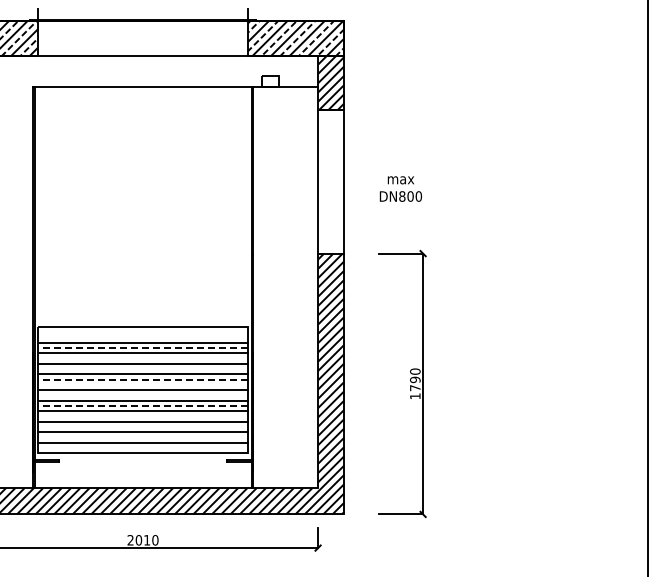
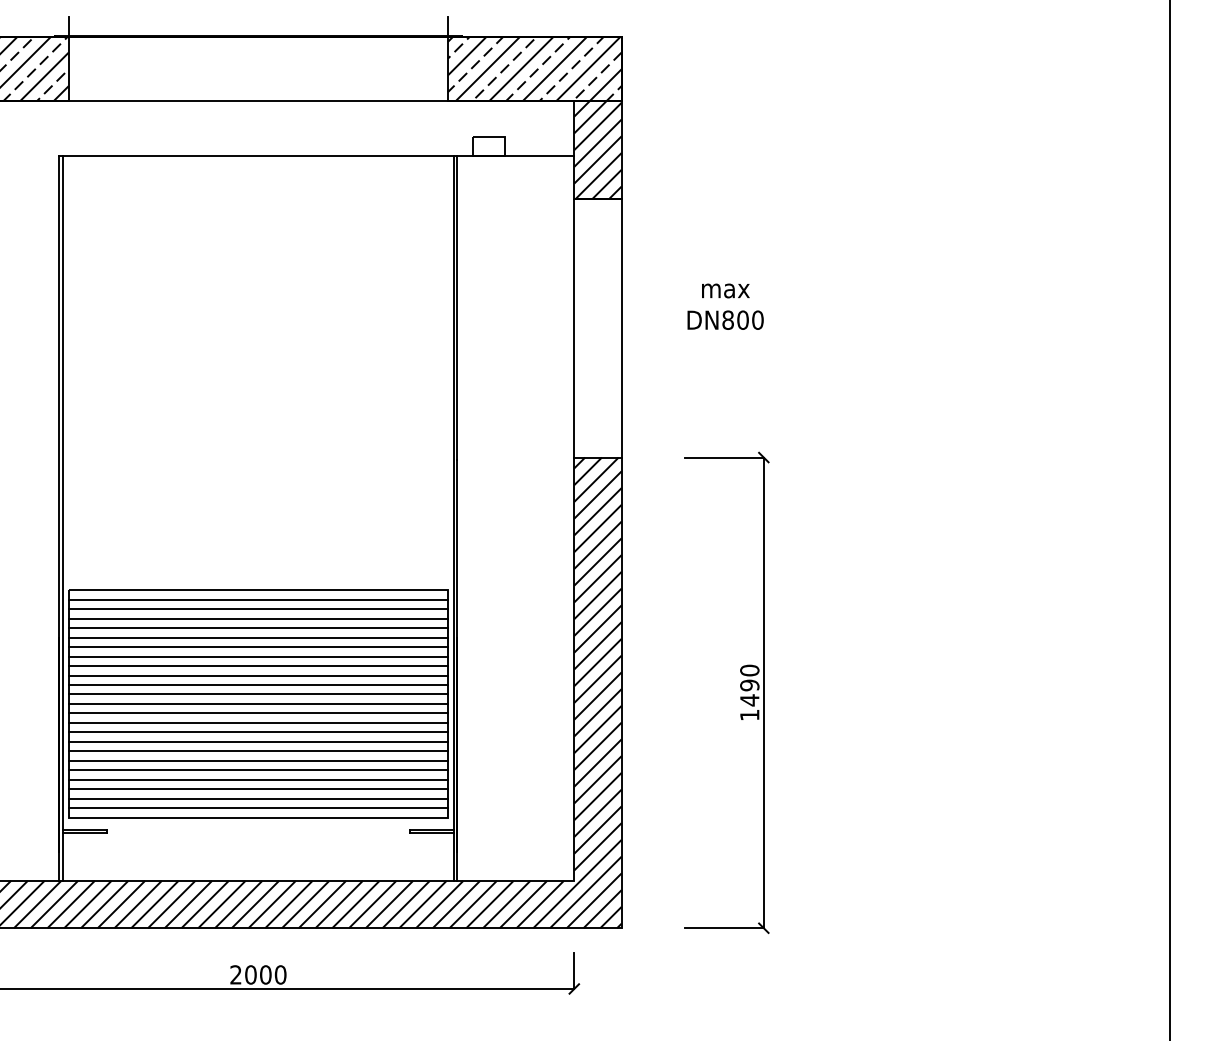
text: (400, 188) -> (724, 305), moved
line: (143, 332) -> (259, 599), added
line: (143, 337) -> (259, 608), added
line: (142, 348) -> (257, 628), dashed -> solid
line: (143, 358) -> (259, 646), added
line: (143, 369) -> (259, 666), added
line: (142, 379) -> (257, 684), dashed -> solid
line: (143, 384) -> (259, 693), added
text: (415, 387) -> (750, 699), 1790 -> 1490
line: (143, 395) -> (259, 713), added
line: (142, 405) -> (257, 731), dashed -> solid
line: (143, 416) -> (259, 751), added
line: (143, 426) -> (259, 769), added
line: (143, 437) -> (259, 789), added
line: (143, 447) -> (259, 807), added
text: (147, 540) -> (266, 975), 2010 -> 2000

